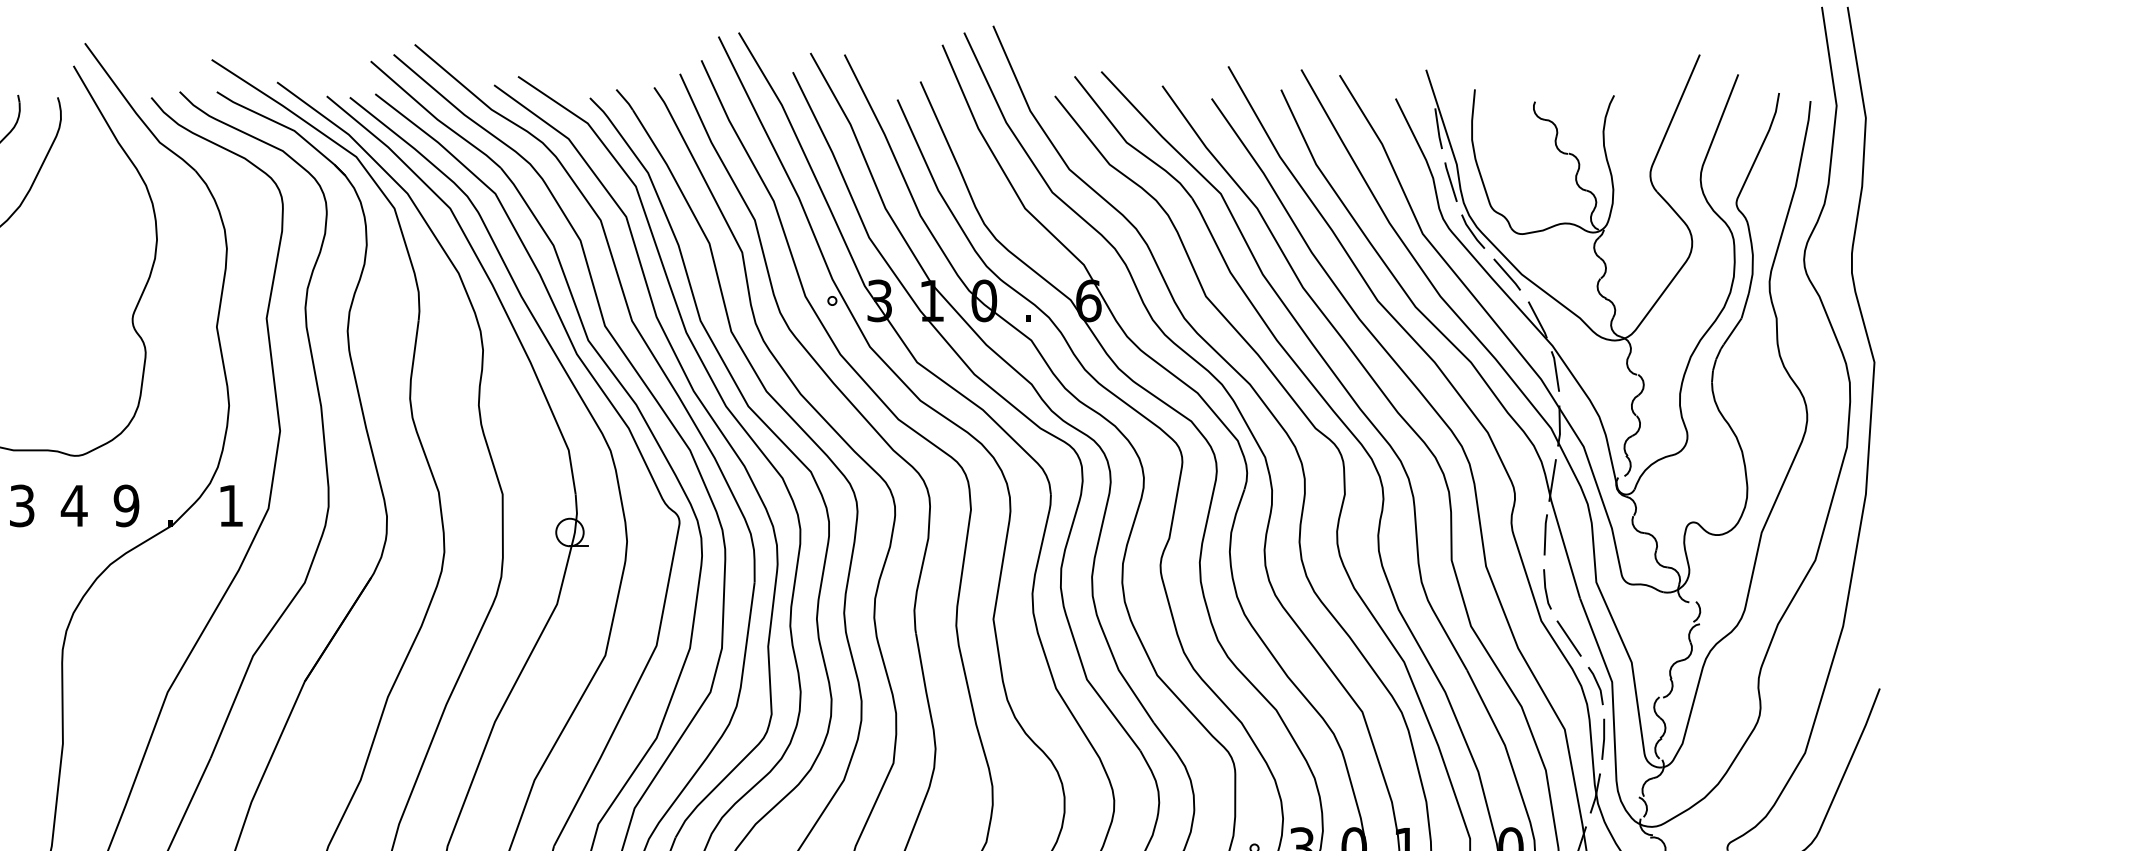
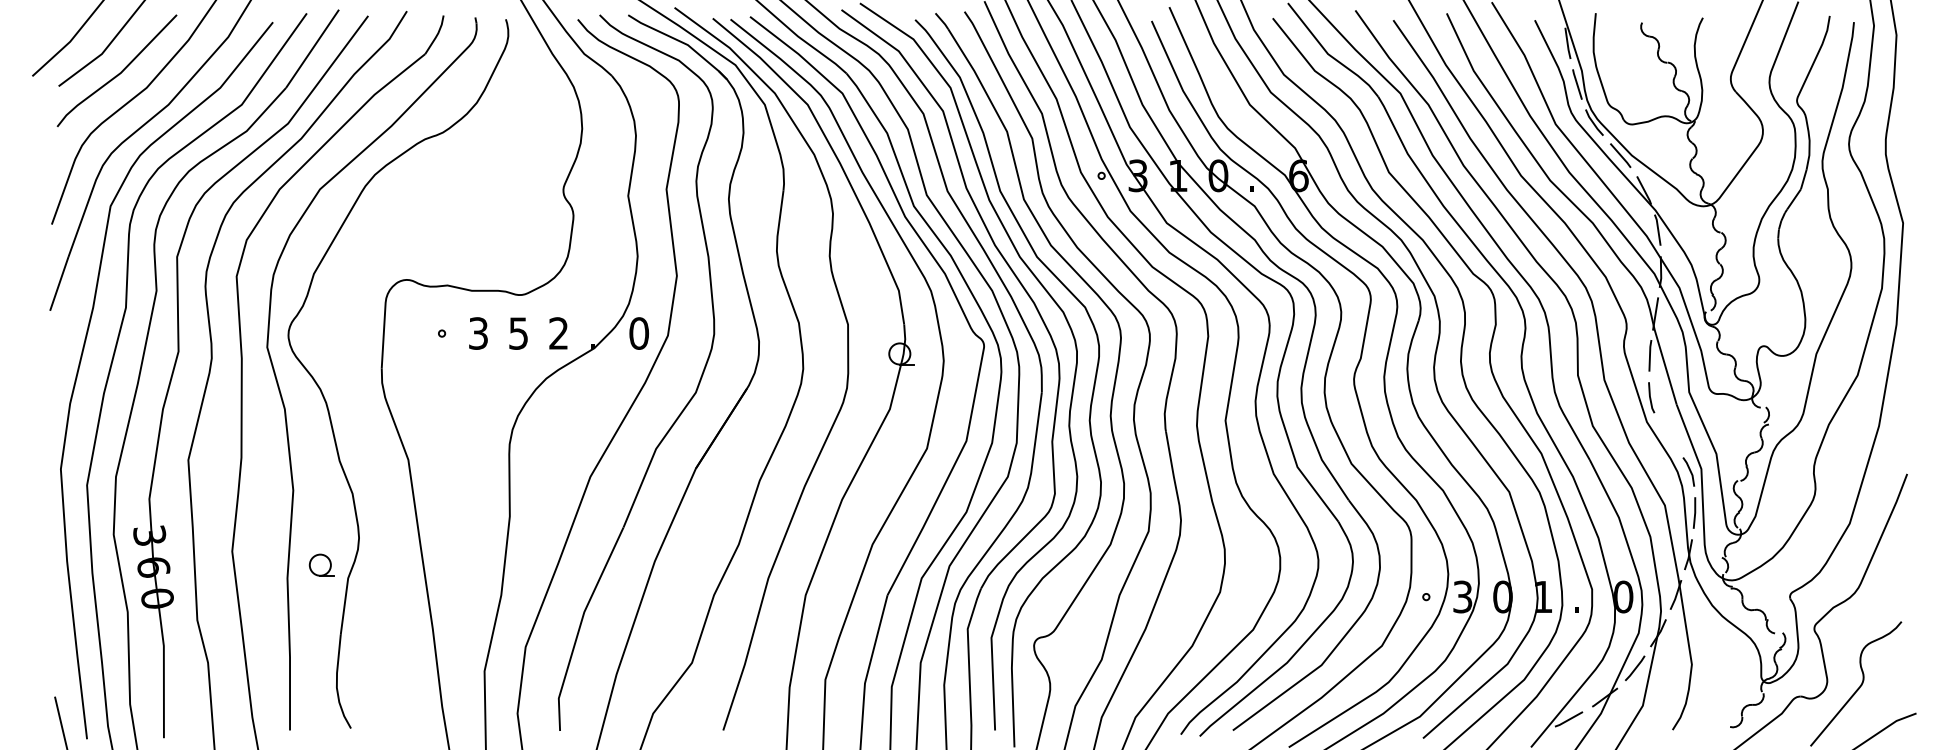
text: (74, 505) -> (518, 333), 4 -> 5
text: (126, 505) -> (558, 333), 9 -> 2
text: (230, 505) -> (638, 333), 1 -> 0
line: (1569, 638) -> (1668, 435), removed

